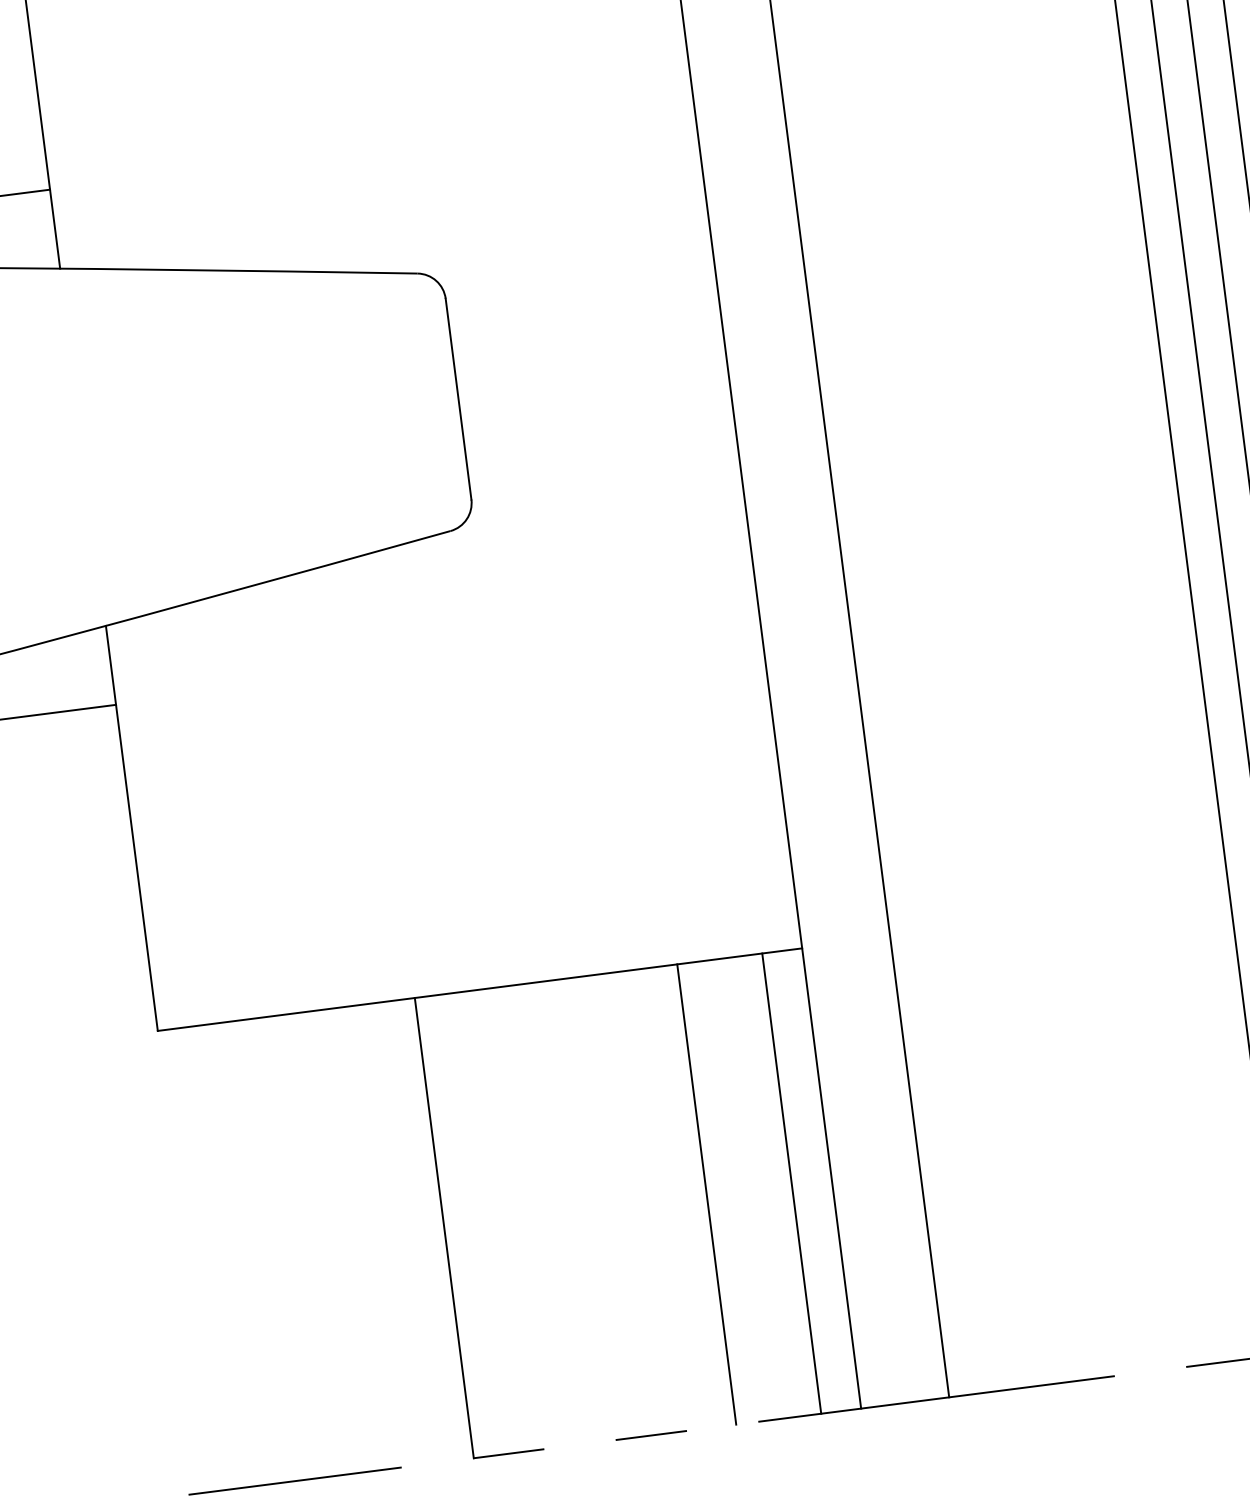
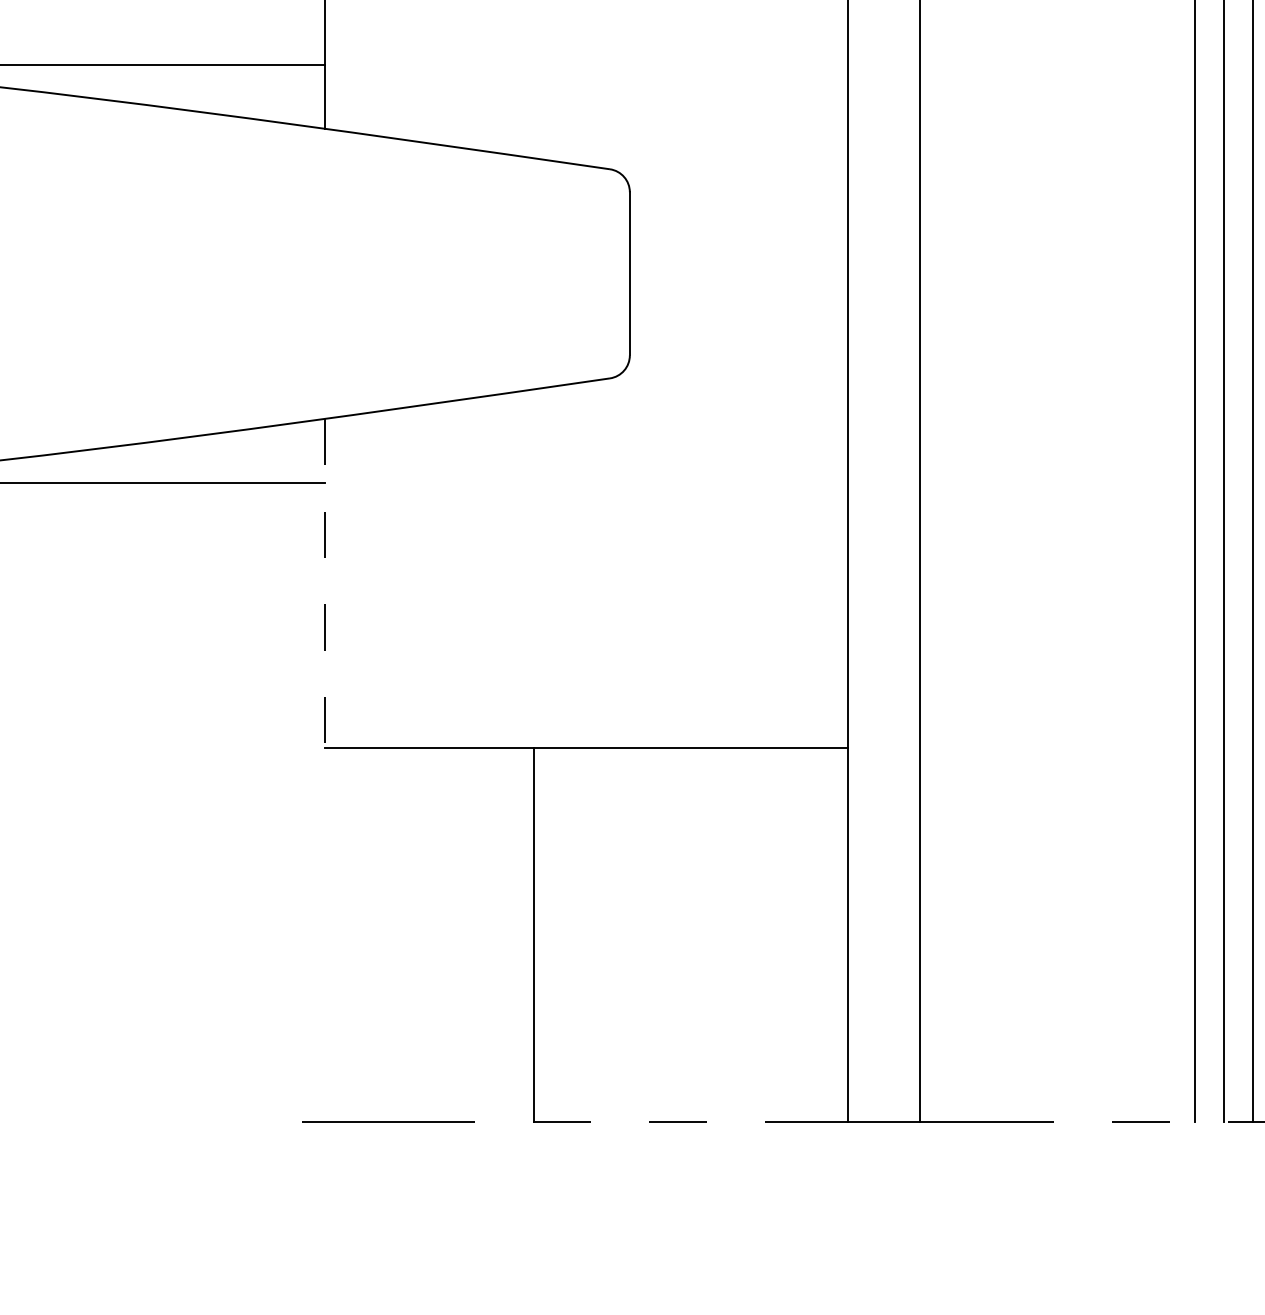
line: (131, 828) -> (324, 583), solid -> dashed
line: (791, 1183) -> (815, 934), removed
line: (706, 1194) -> (746, 934), removed

